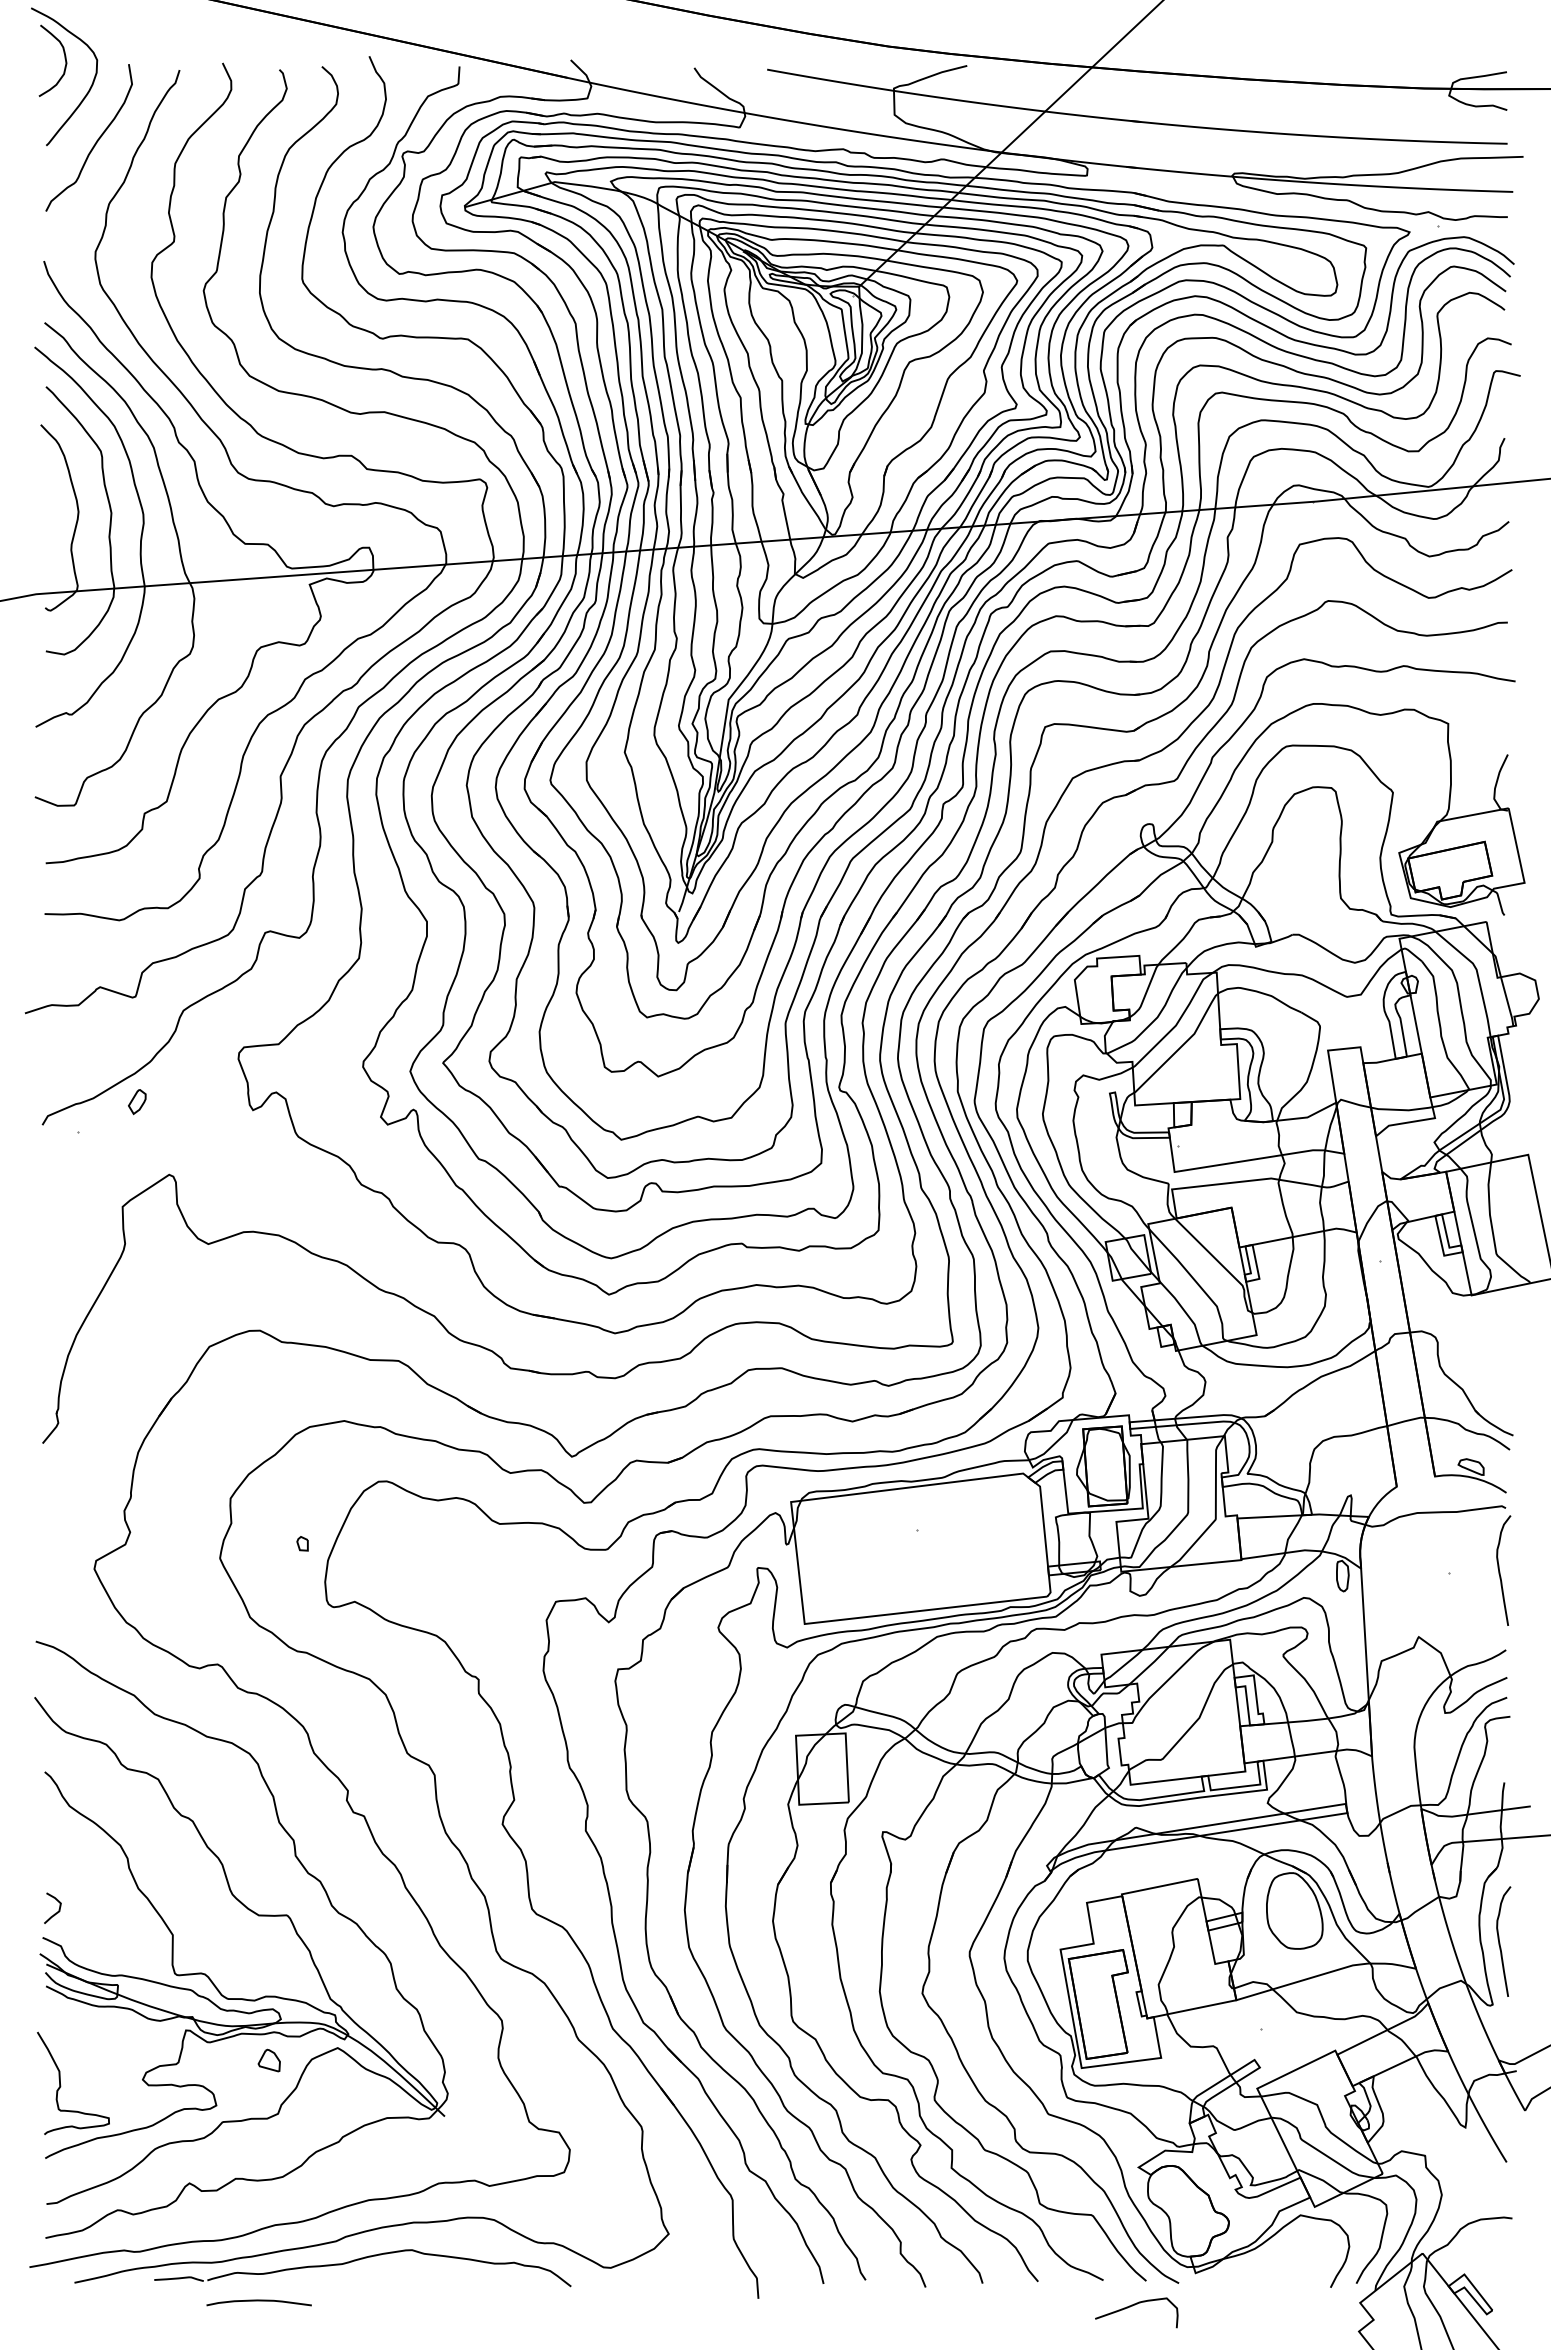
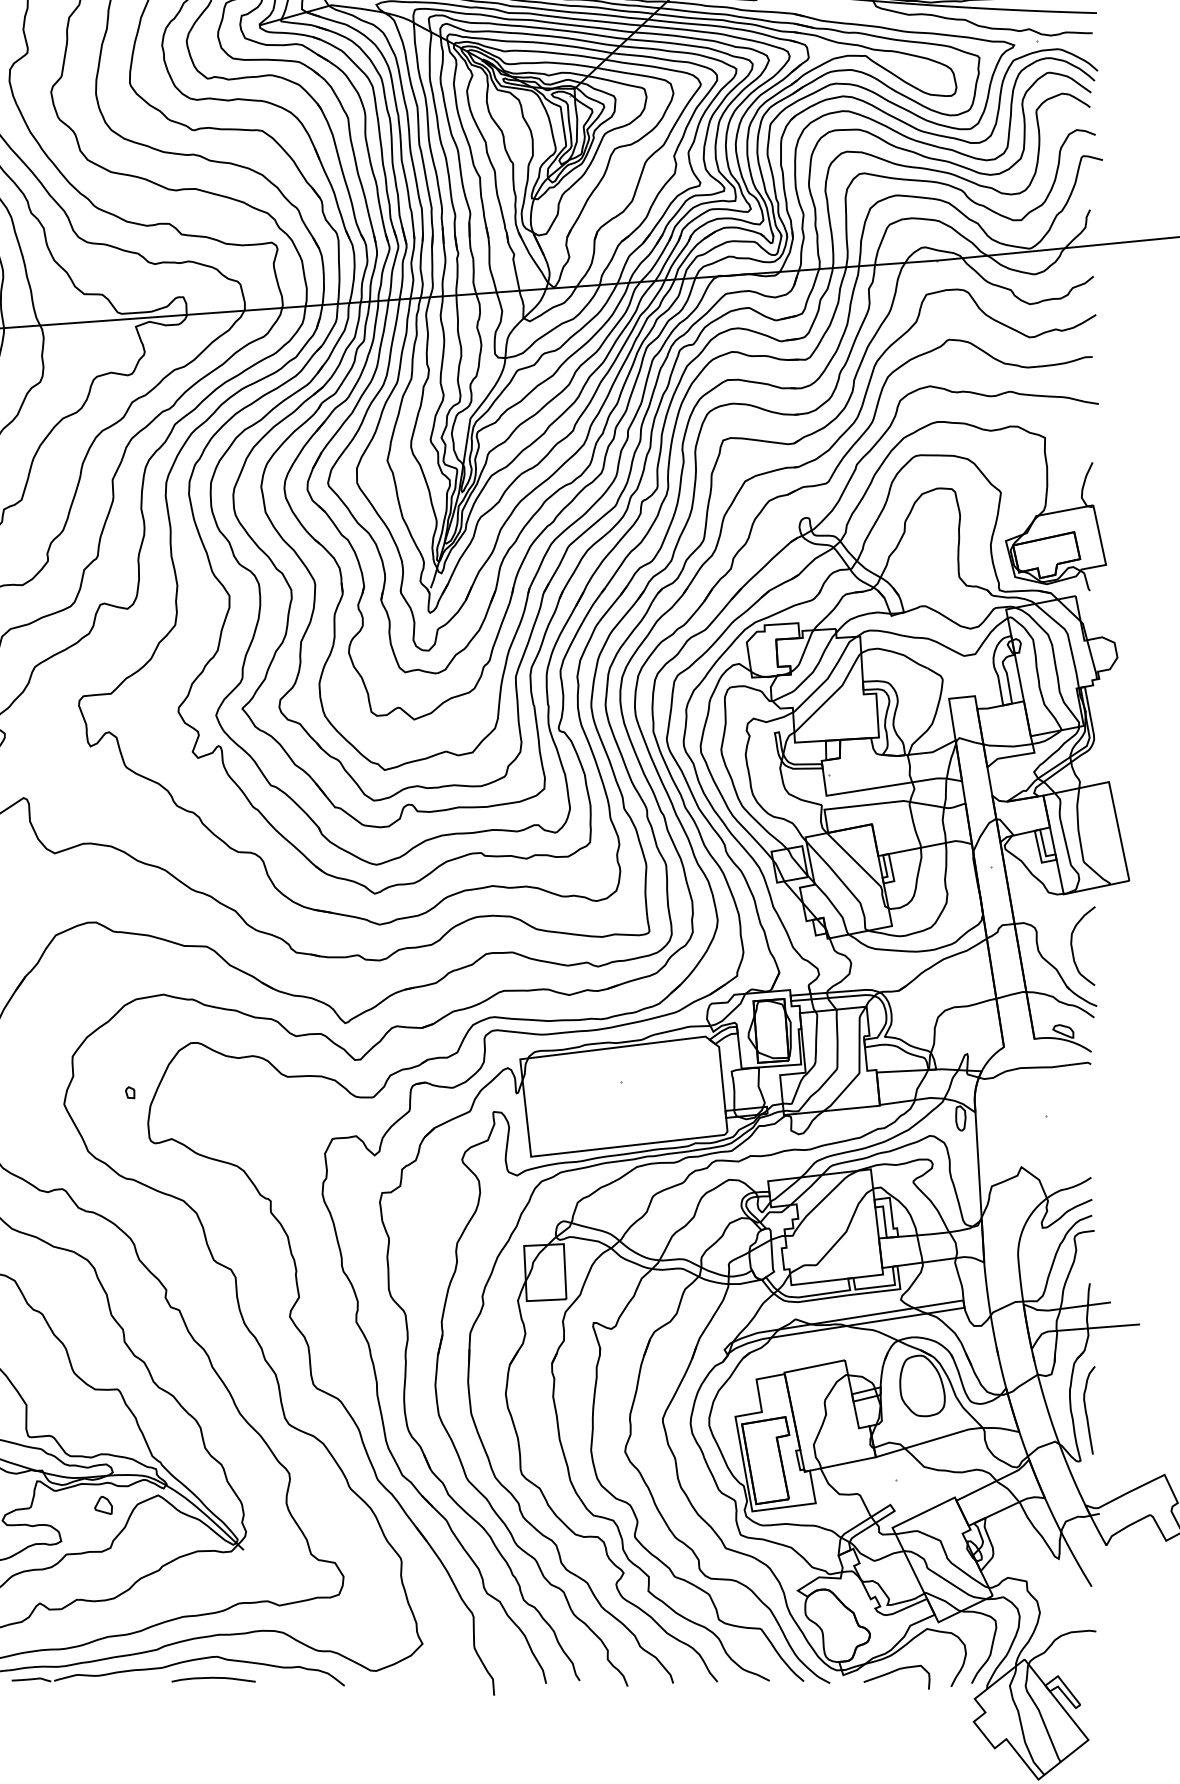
curve: (1483, 1364) -> (1073, 949), added
curve: (1500, 1571) -> (1086, 1114), removed
curve: (258, 2301) -> (213, 1678), moved
curve: (1135, 2305) -> (895, 1671), moved

